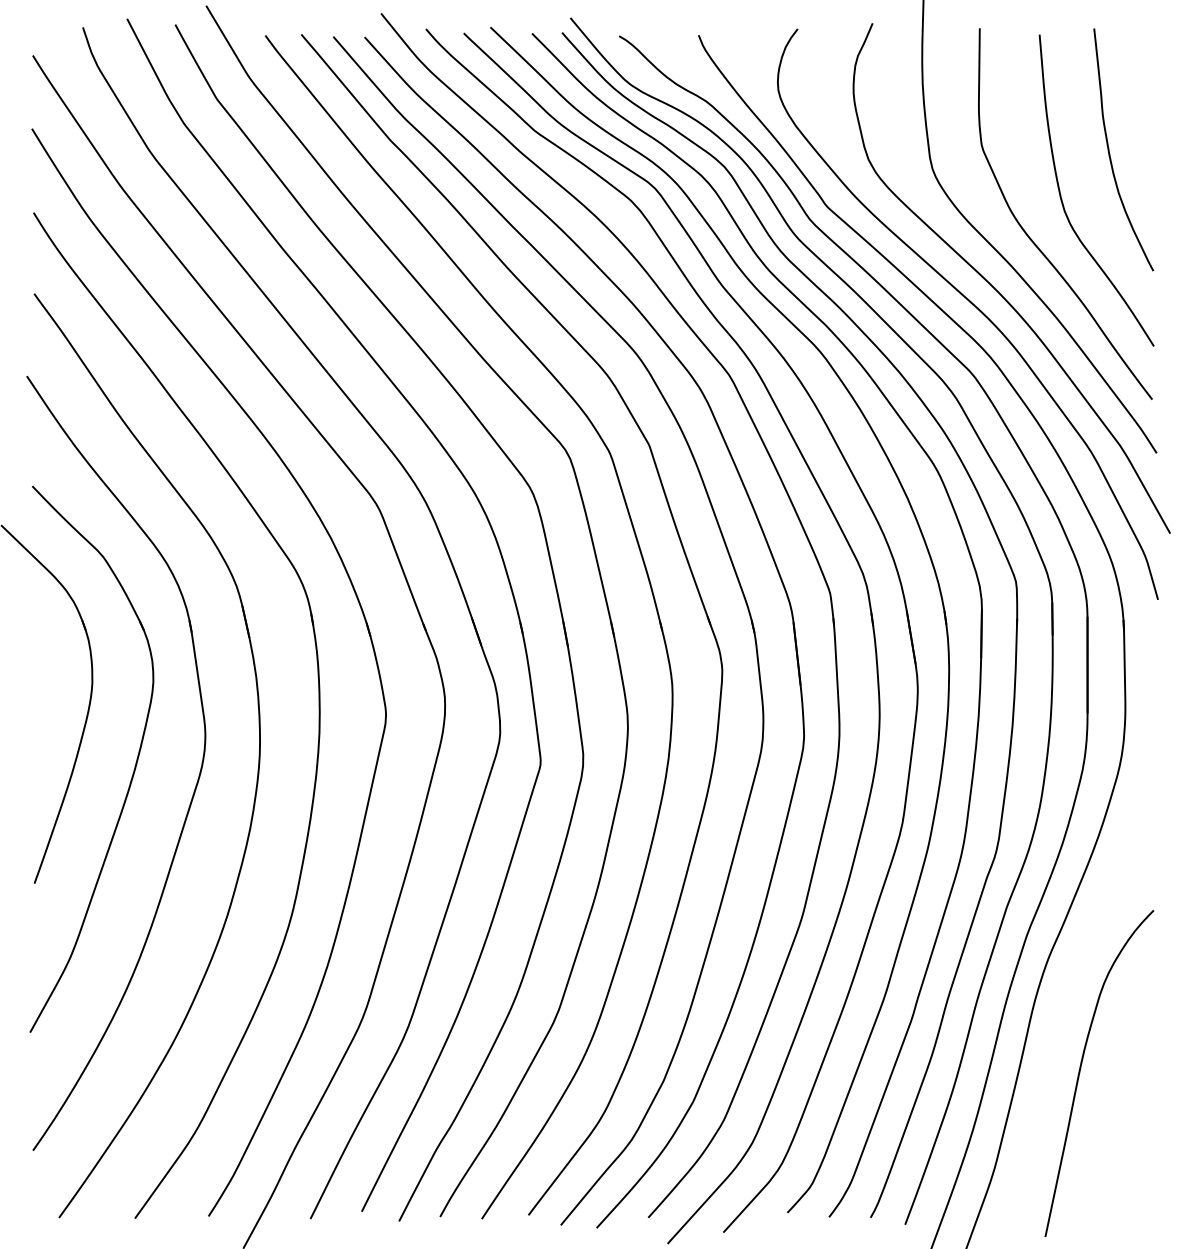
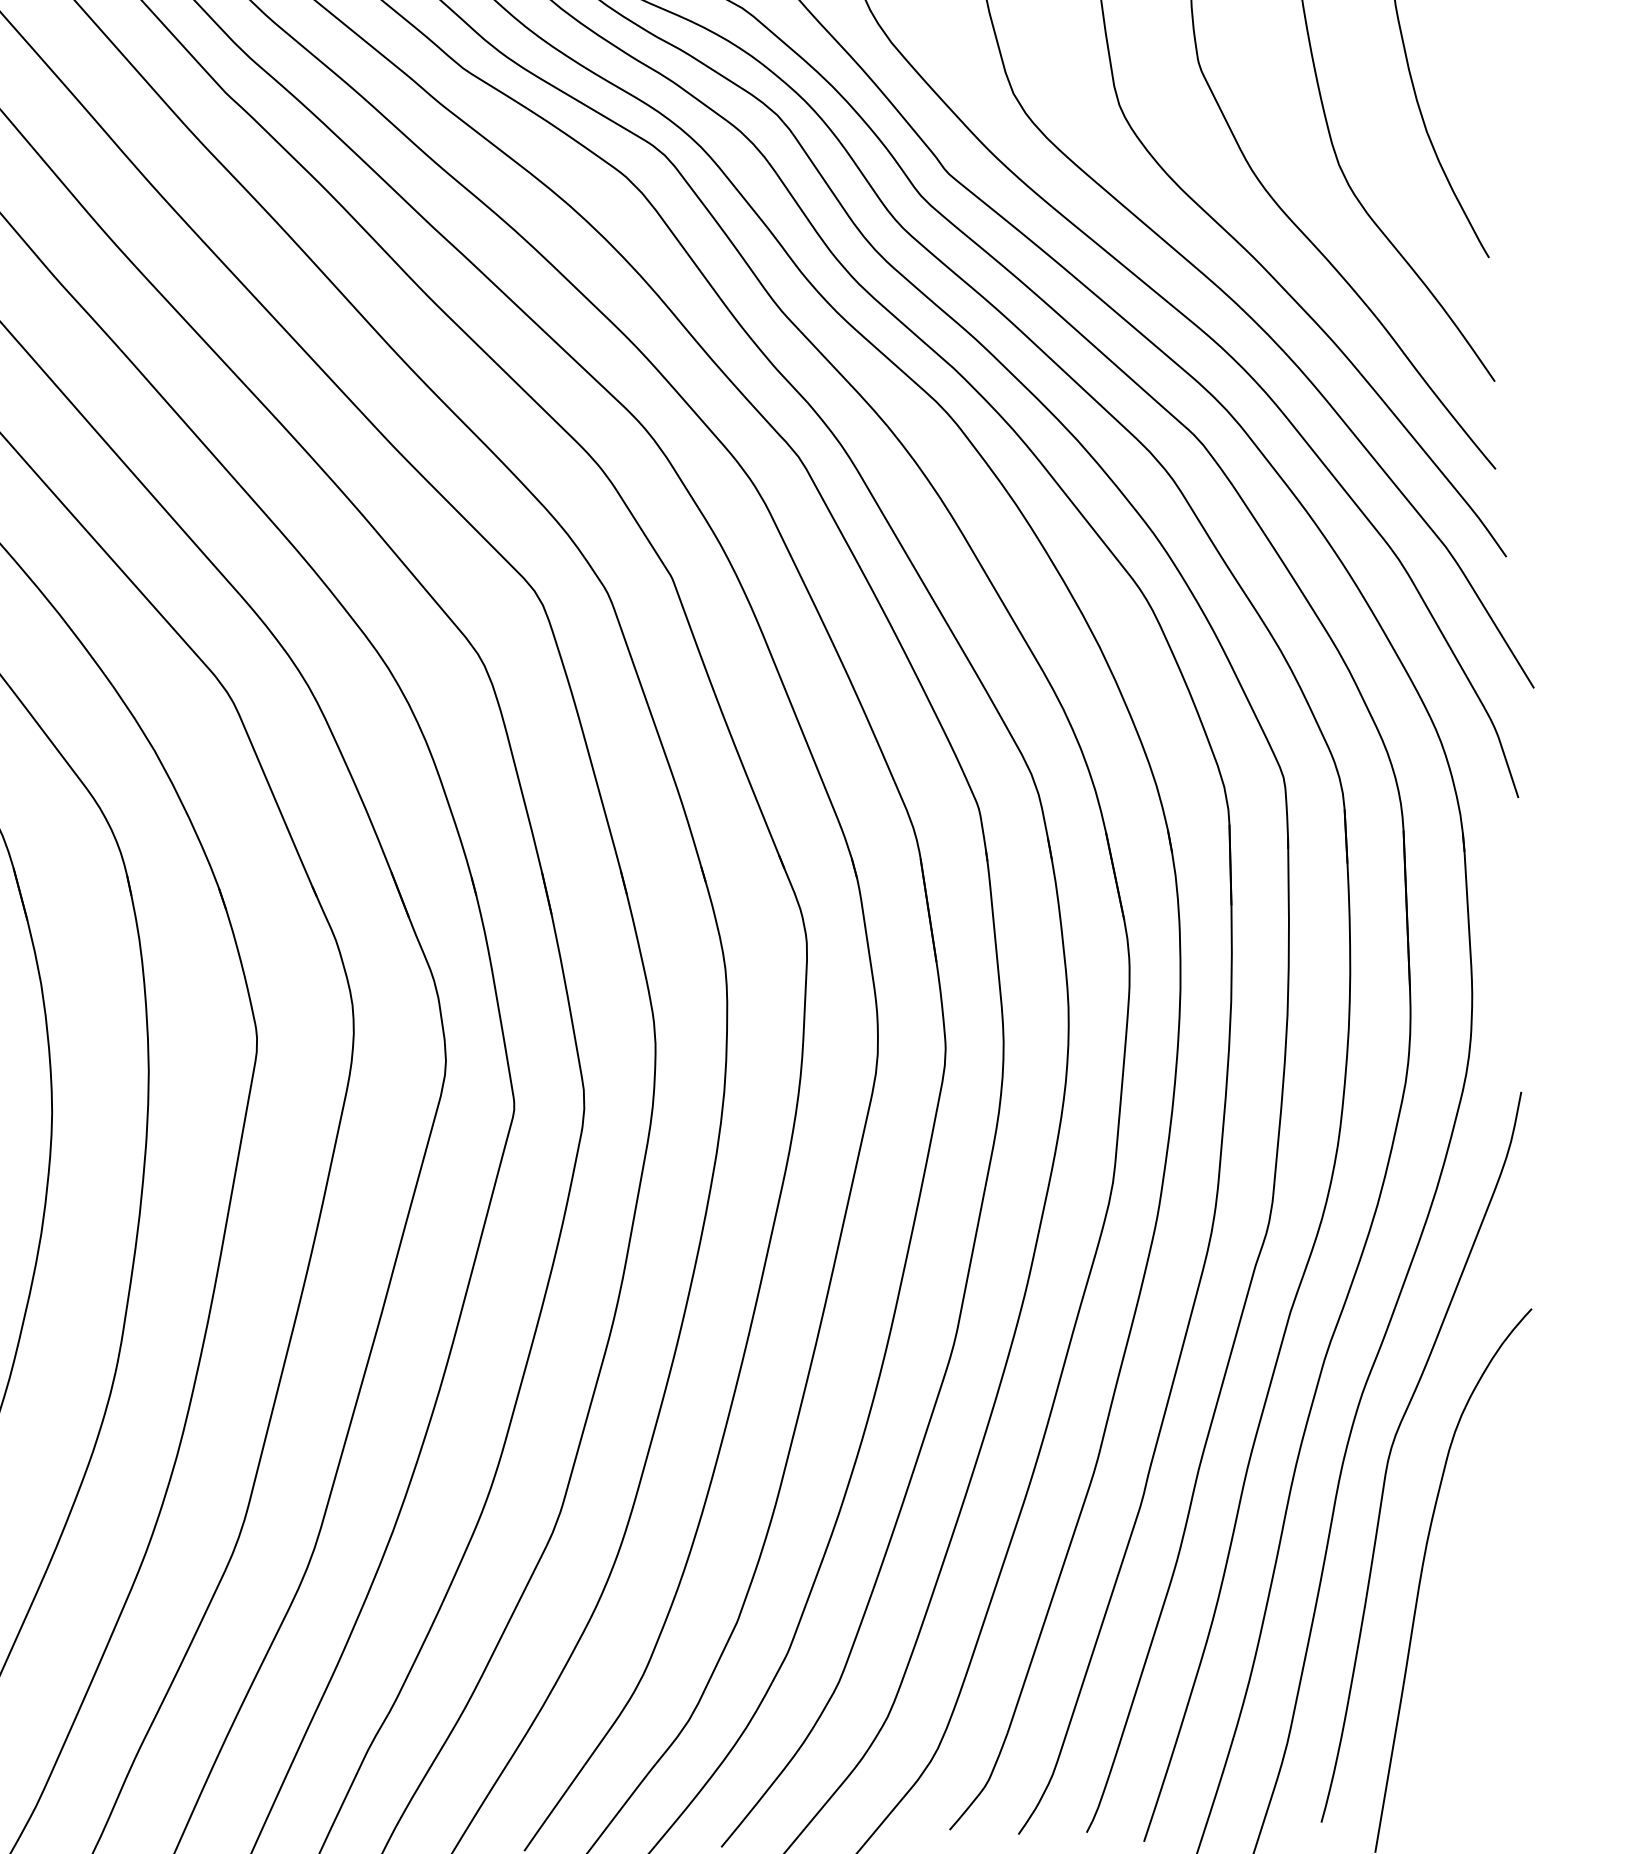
curve: (1066, 991) -> (1393, 1447), added

